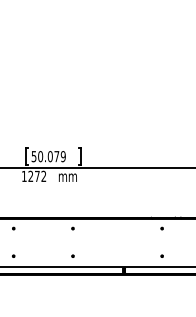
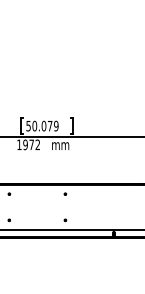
text: (30, 176) -> (25, 144), 1272 -> 1972

